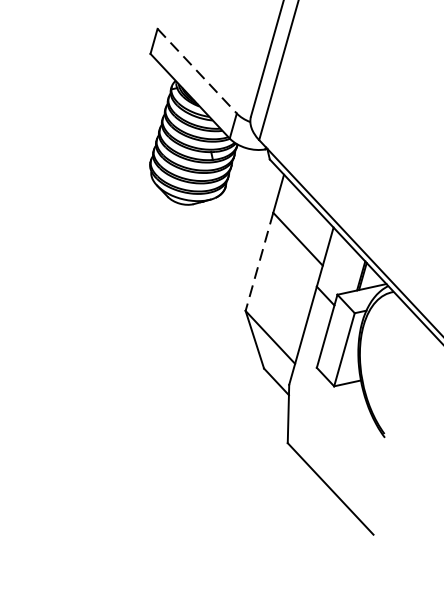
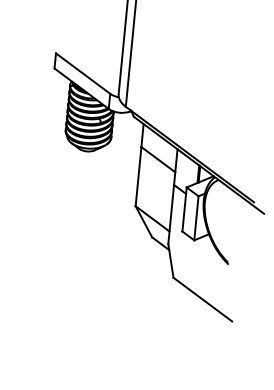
line: (197, 71) -> (83, 73), dashed -> solid
line: (259, 261) -> (138, 176), dashed -> solid

